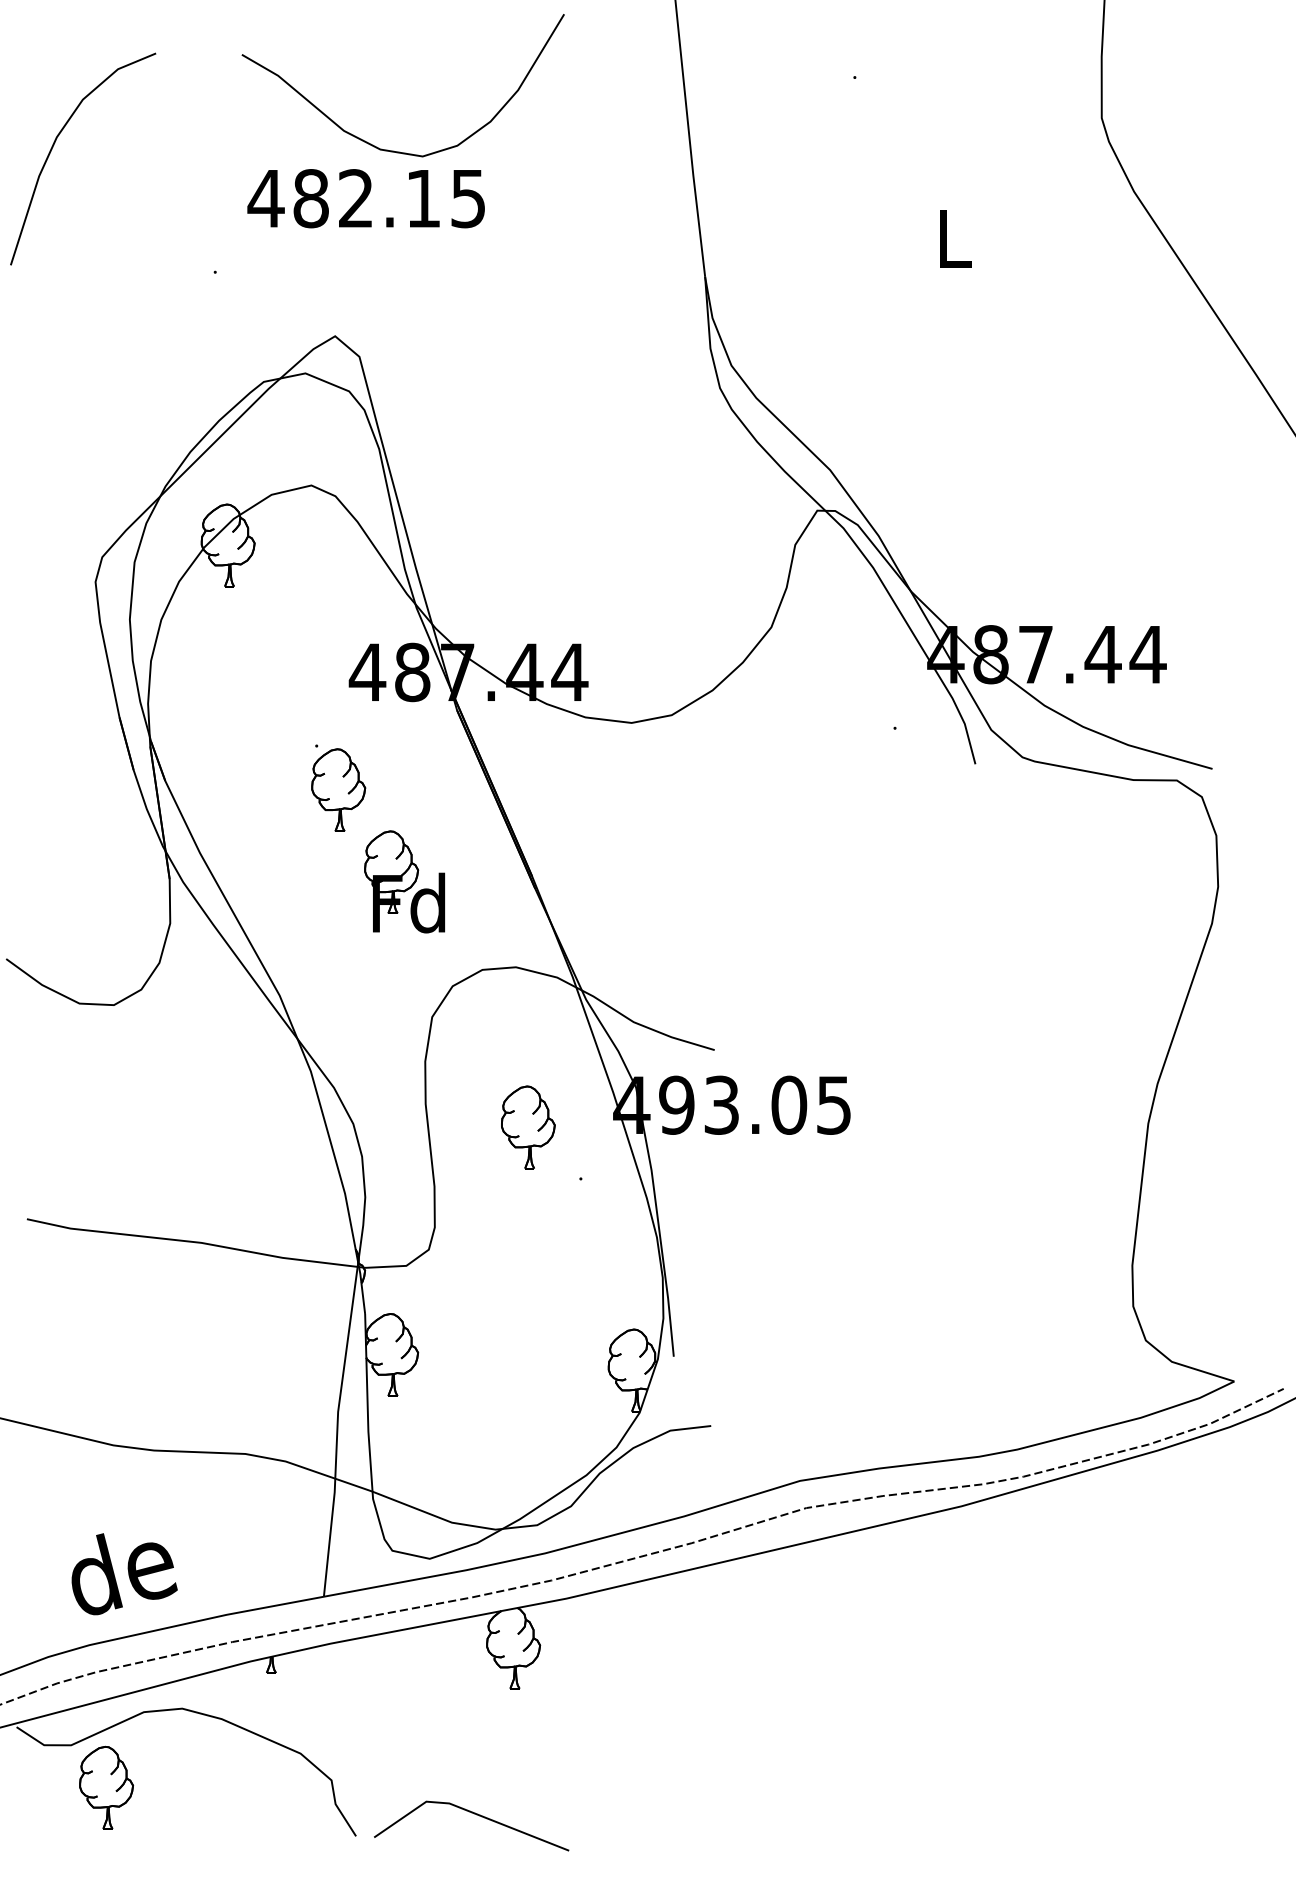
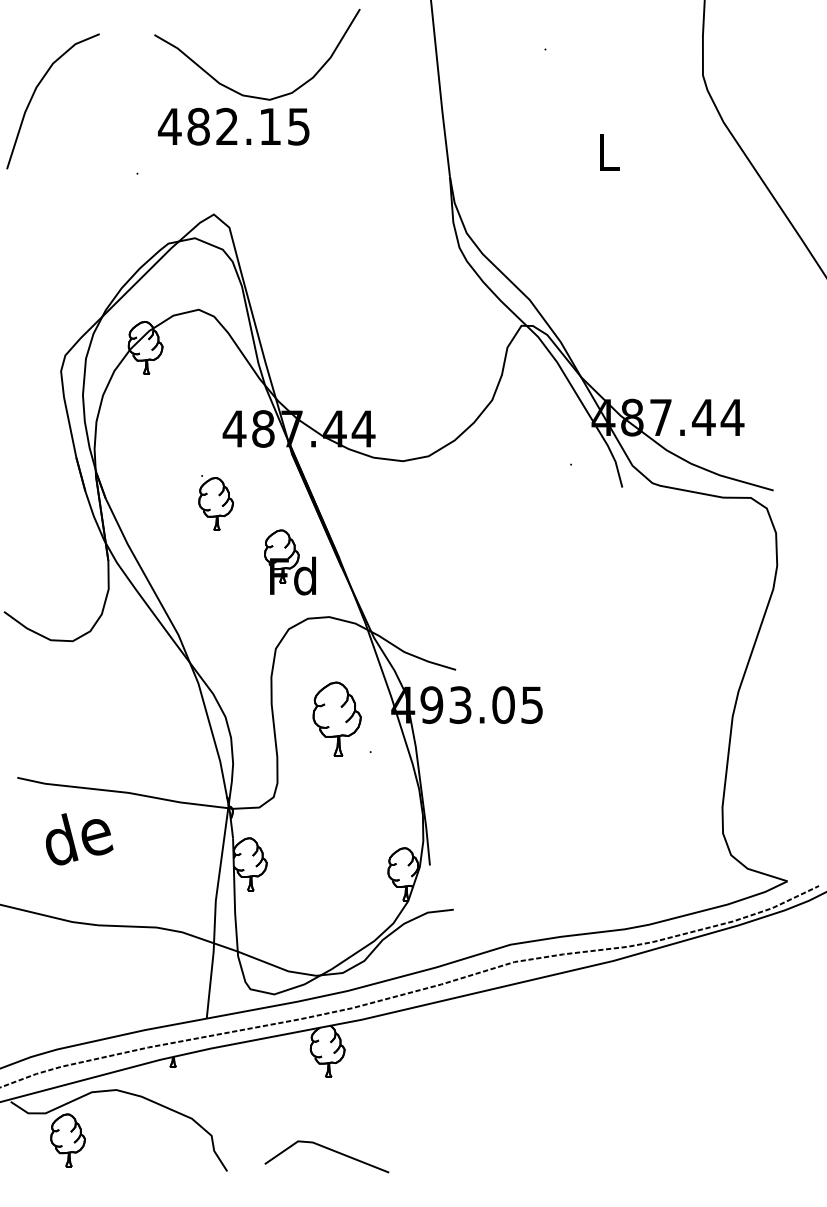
part: (403, 881) -> (289, 562), moved
part: (527, 1127) -> (336, 719), size x1.4
text: (124, 1574) -> (79, 839), moved
line: (475, 1816) -> (329, 1150), moved

